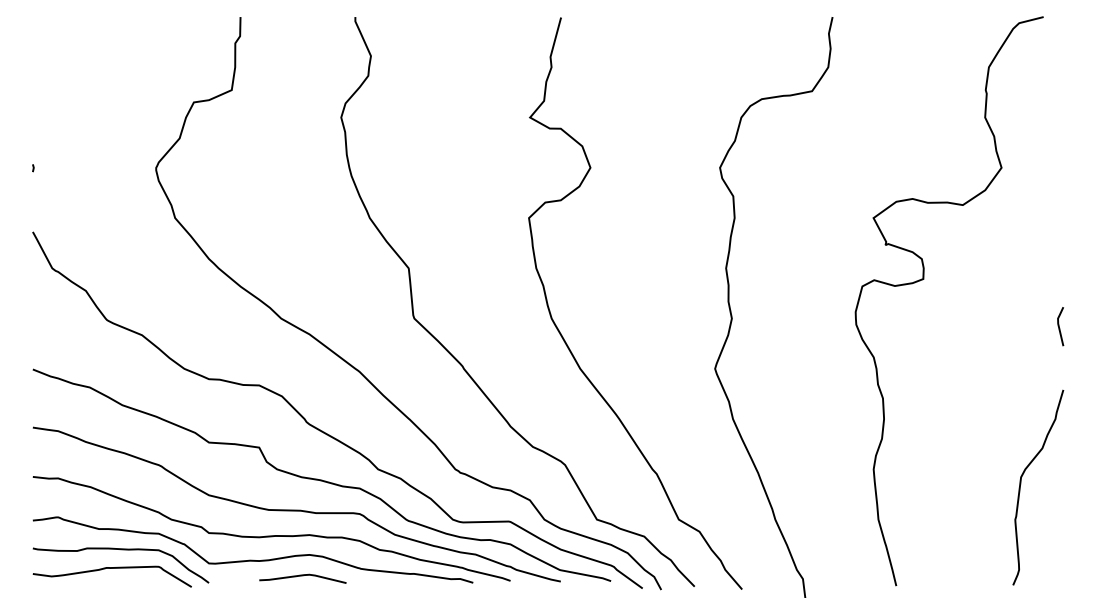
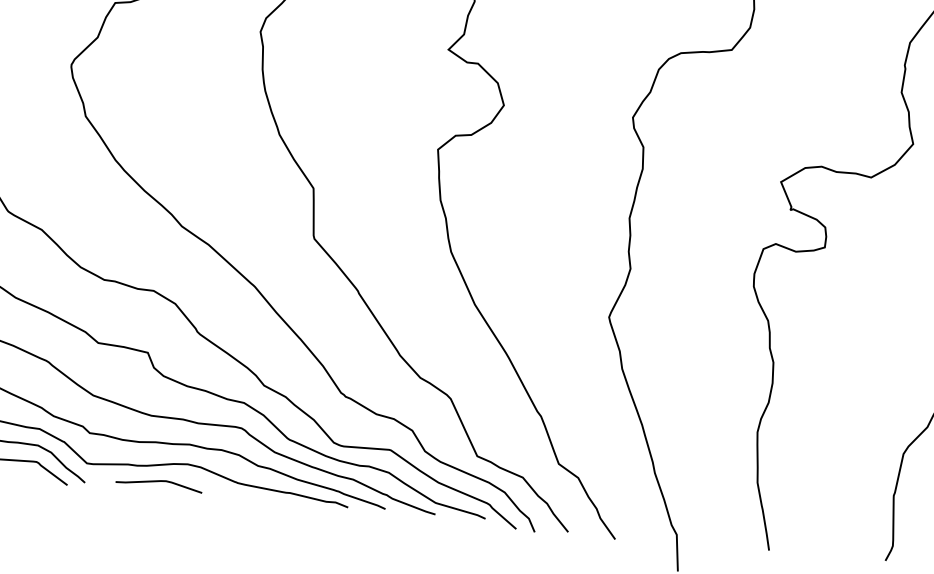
curve: (302, 576) -> (158, 482), moved

